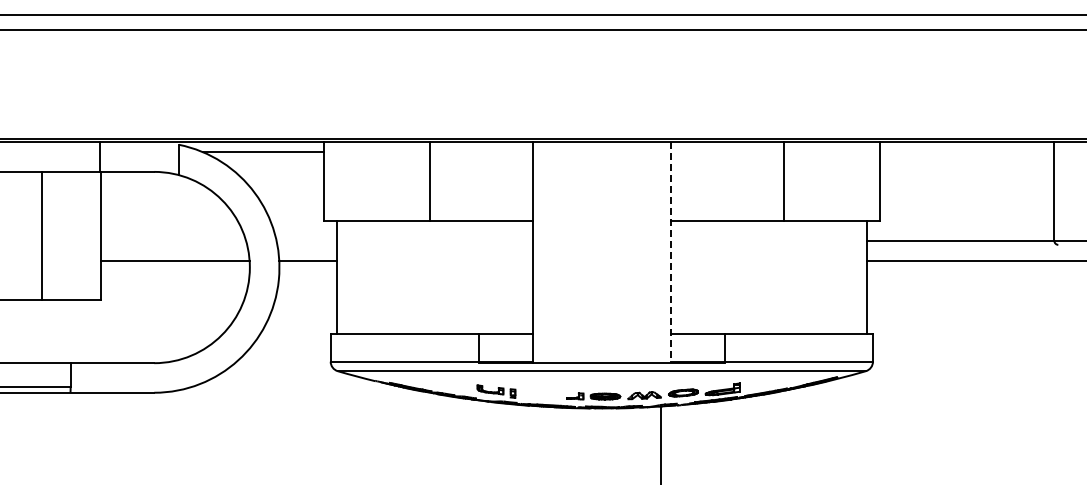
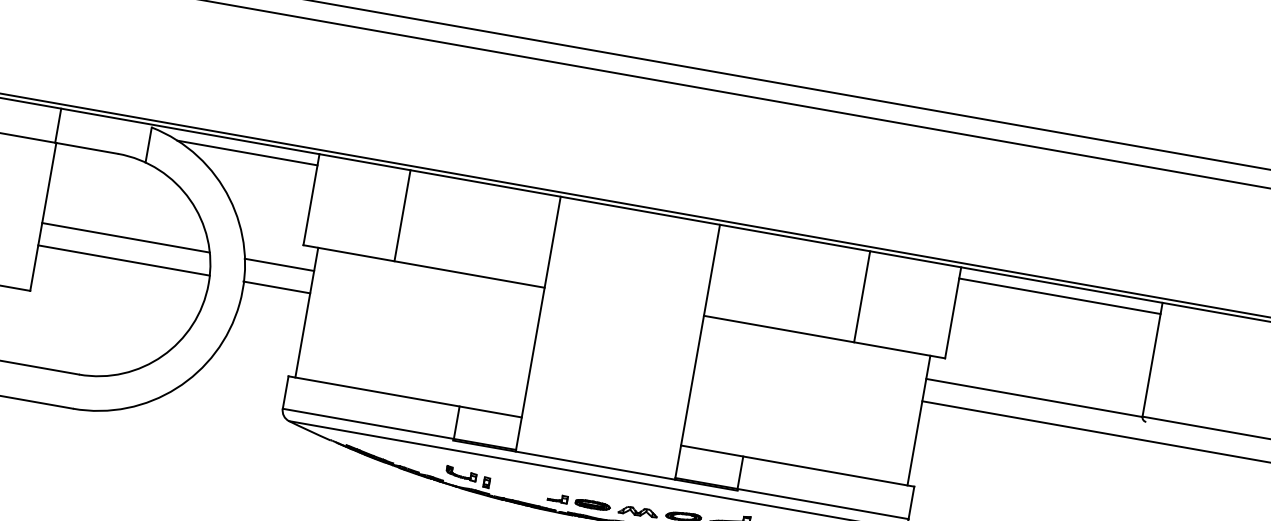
line: (966, 152) -> (1059, 296), added
line: (429, 181) -> (402, 215), moved
line: (784, 181) -> (862, 296), moved
line: (173, 241) -> (125, 238), added
line: (306, 241) -> (279, 265), added
line: (670, 253) -> (696, 353), dashed -> solid

